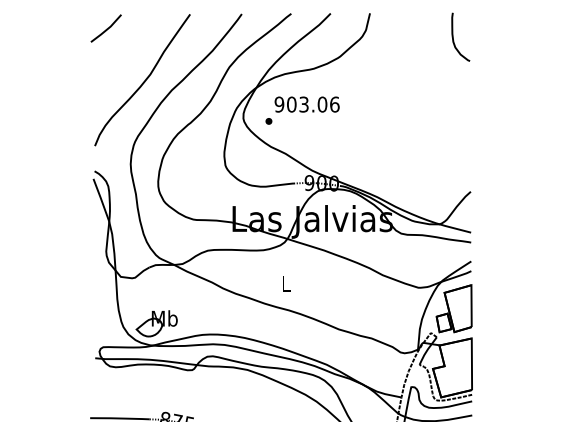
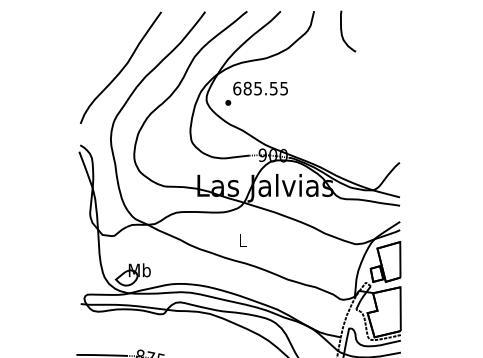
line: (105, 29) -> (89, 24), removed
curve: (454, 37) -> (342, 31), moved
text: (306, 104) -> (260, 88), 903.06 -> 685.55

